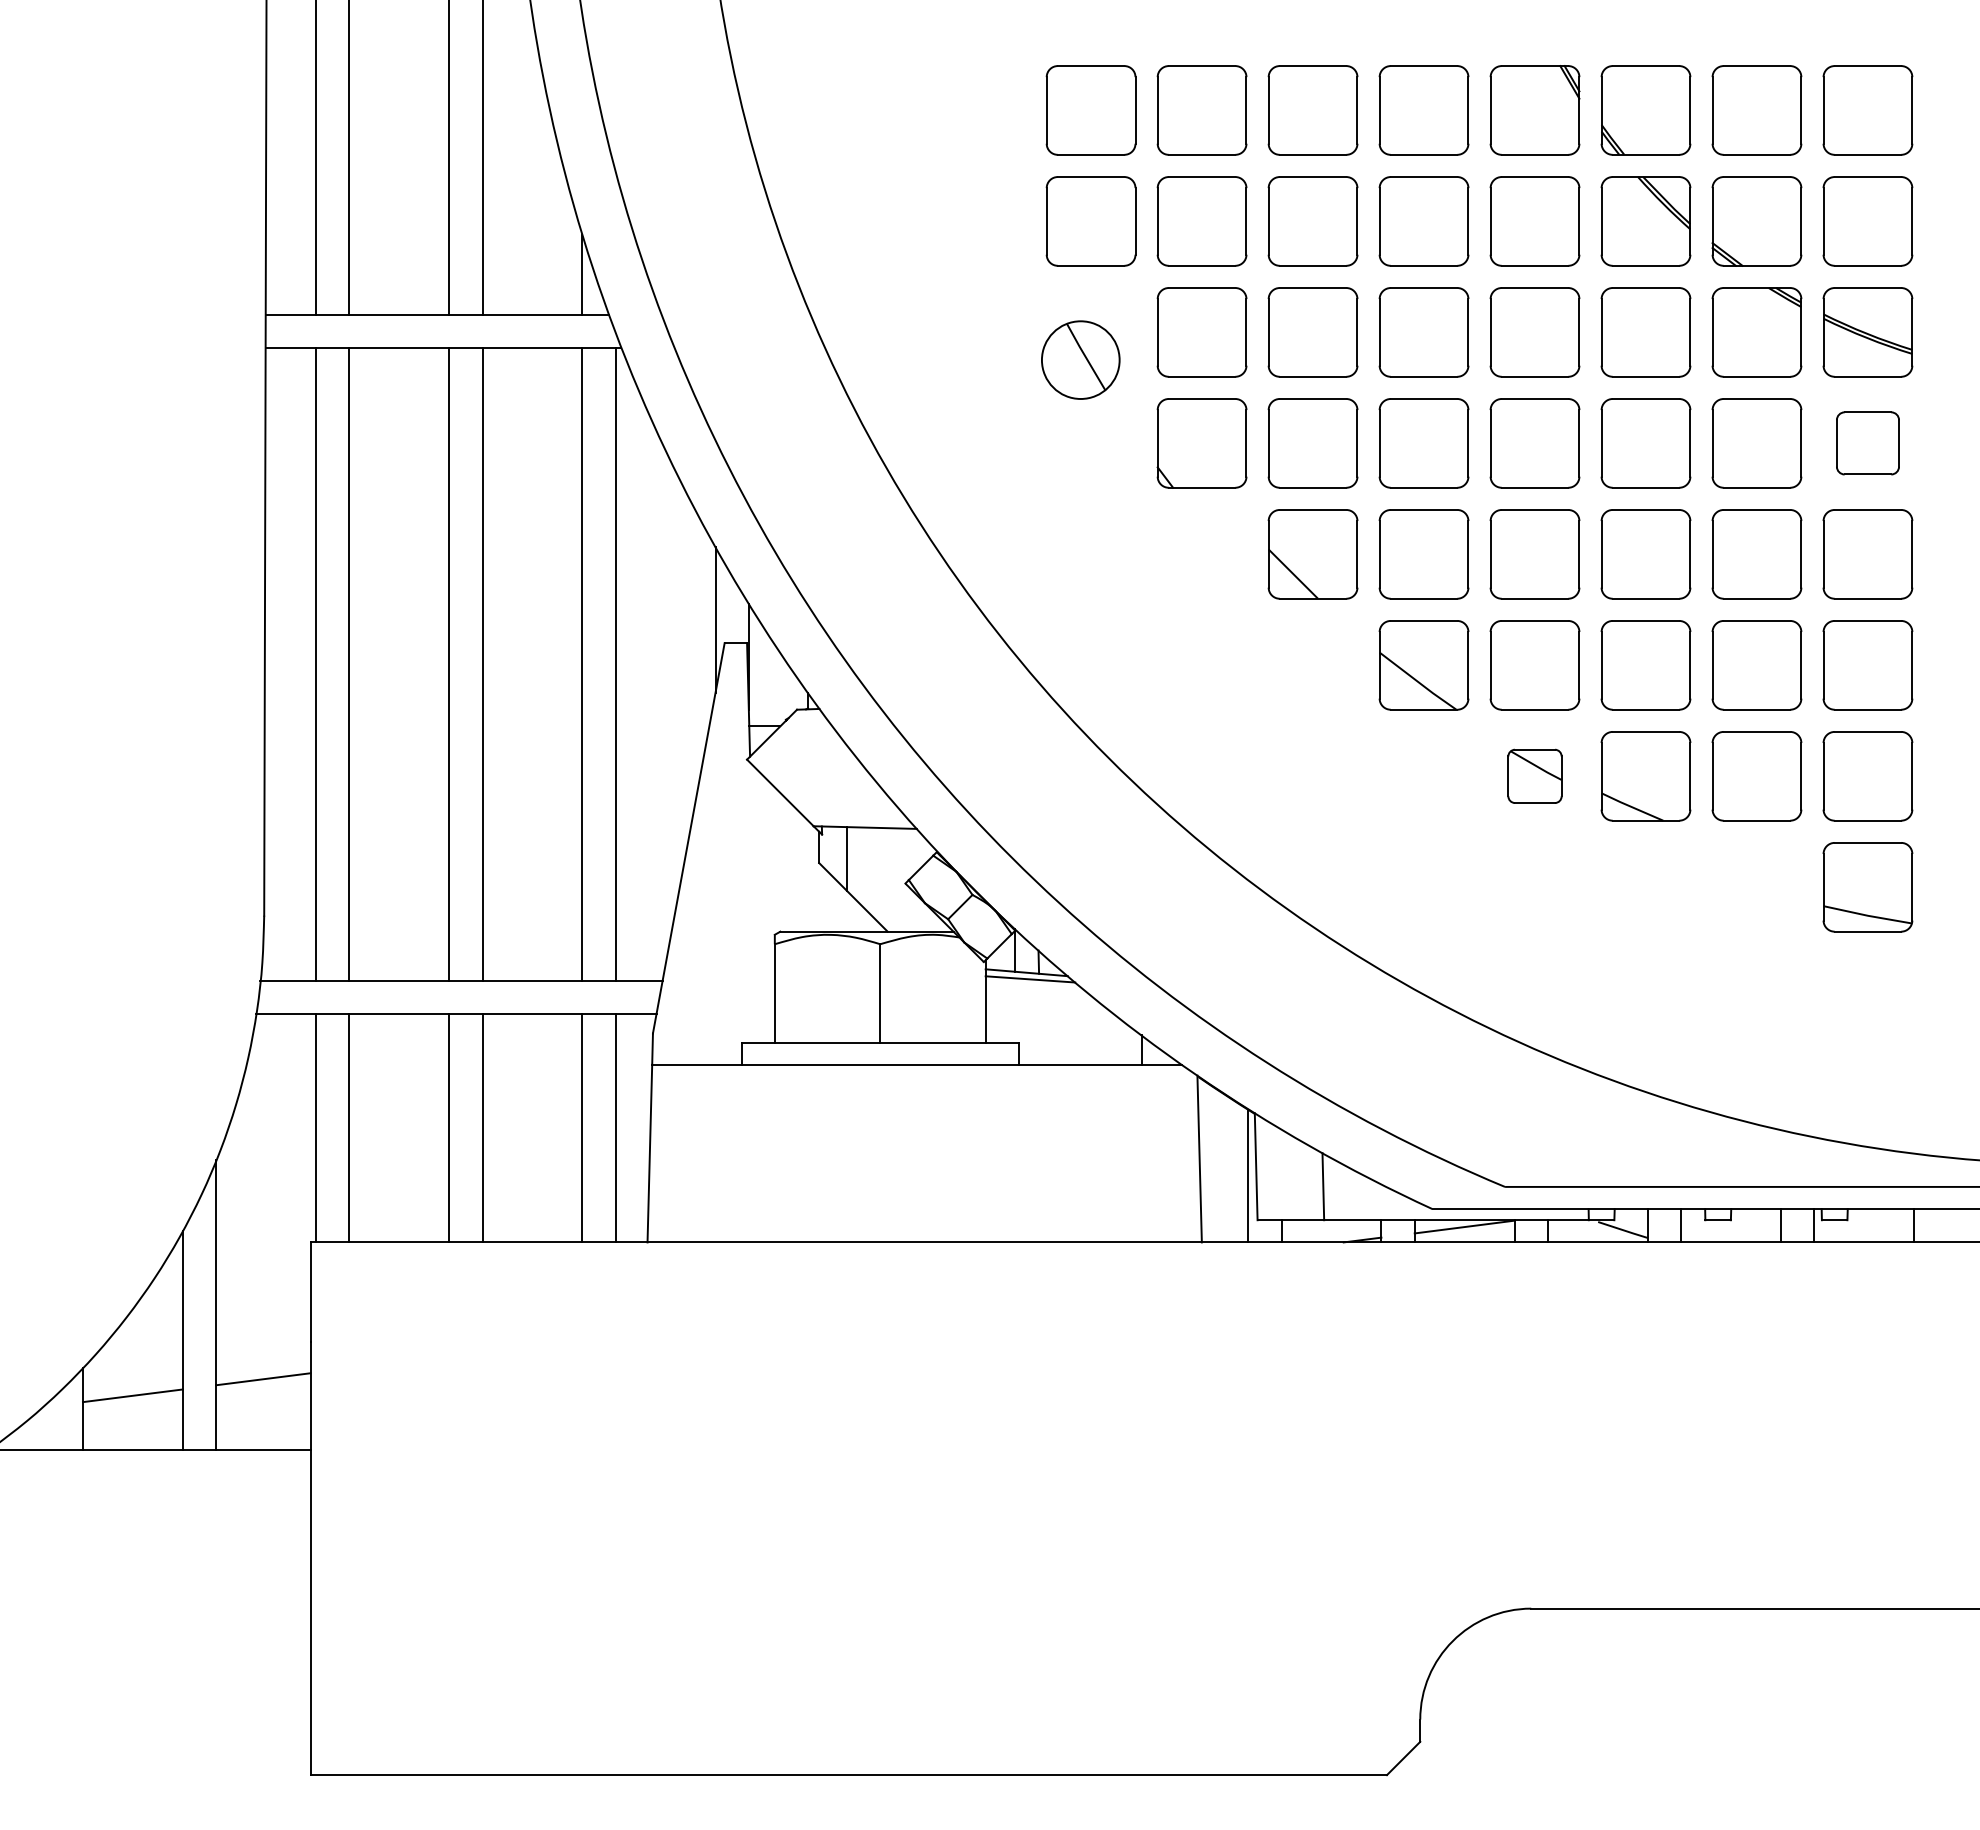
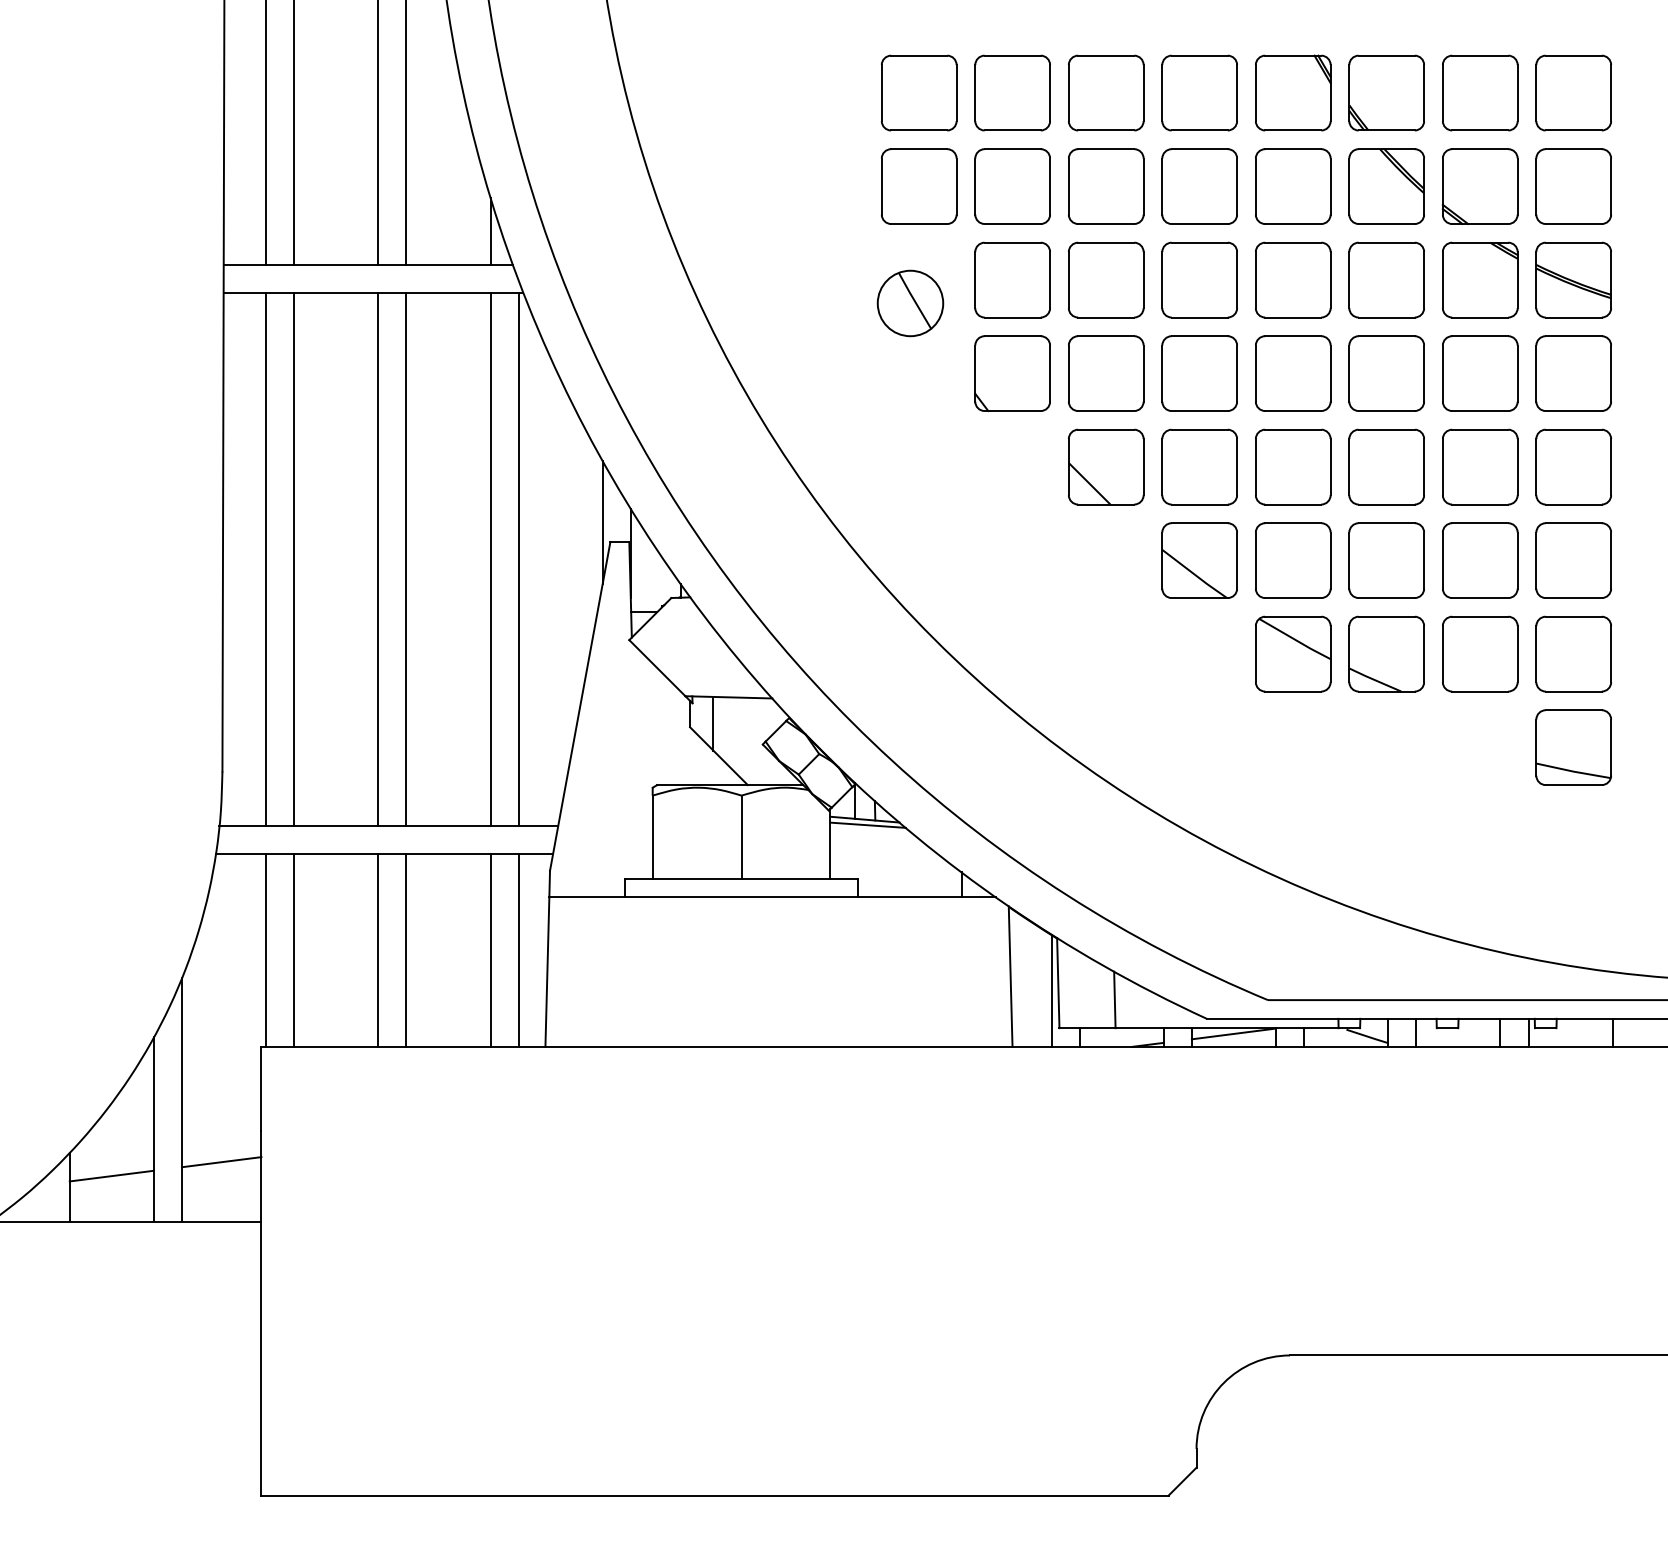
part: (1867, 443) -> (1573, 373), size x1.43
part: (1534, 776) -> (1292, 654), size x1.67

